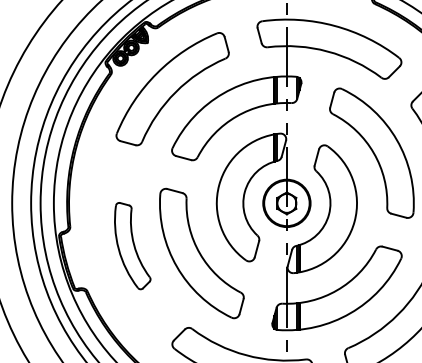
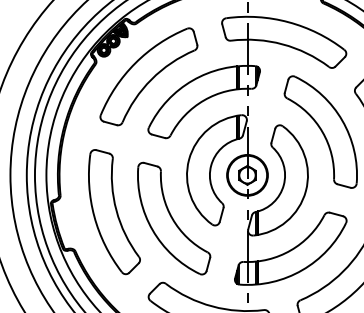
part: (132, 246) -> (114, 212), size x1.67

